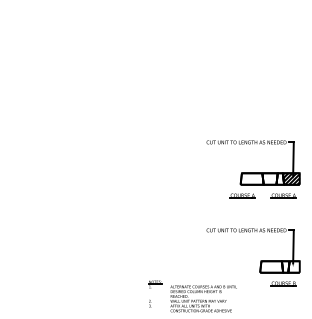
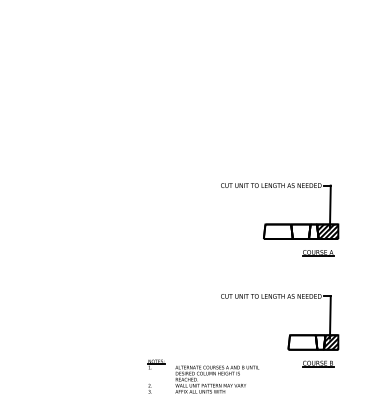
part: (242, 195) -> (266, 252), removed
hatch: (293, 266) -> (330, 341), added

